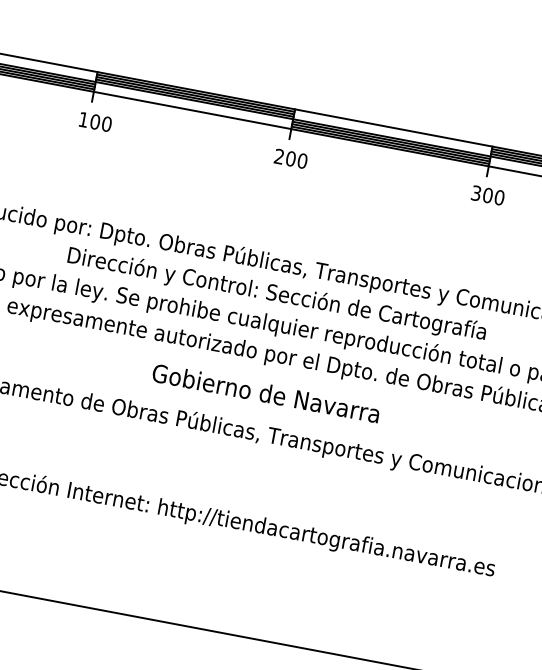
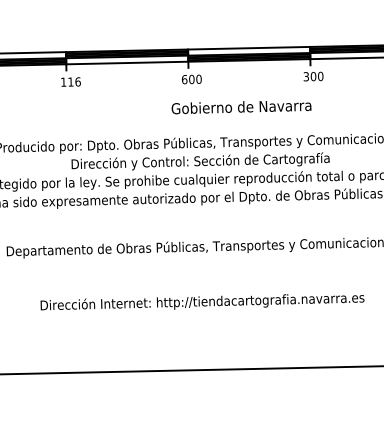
text: (101, 122) -> (74, 81), 100 -> 116
text: (279, 156) -> (184, 79), 200 -> 600
text: (266, 394) -> (241, 107), moved

